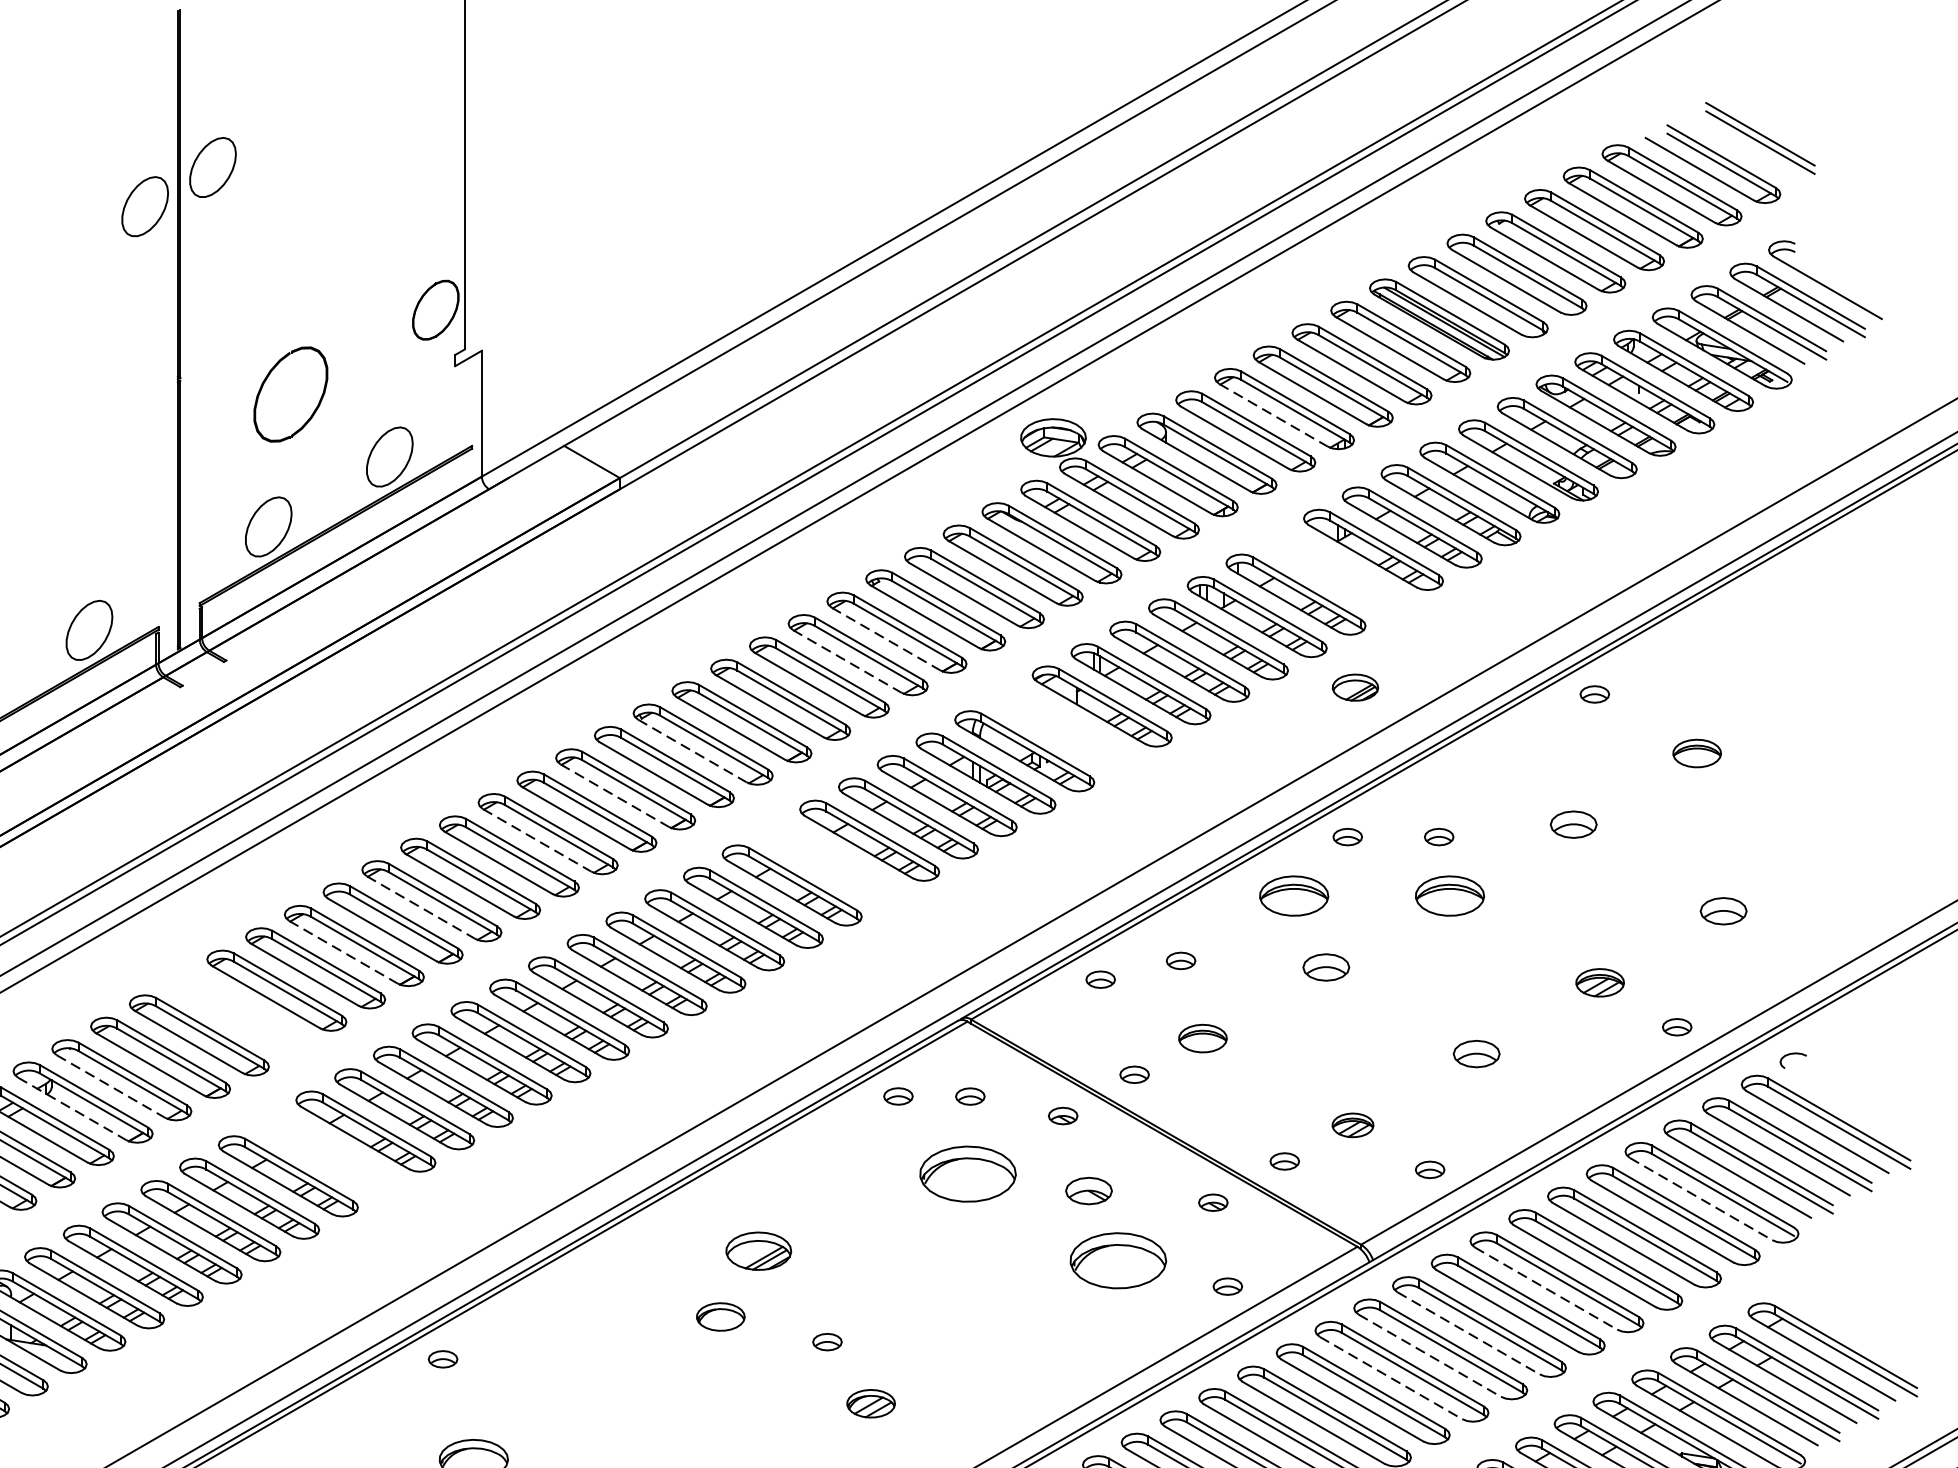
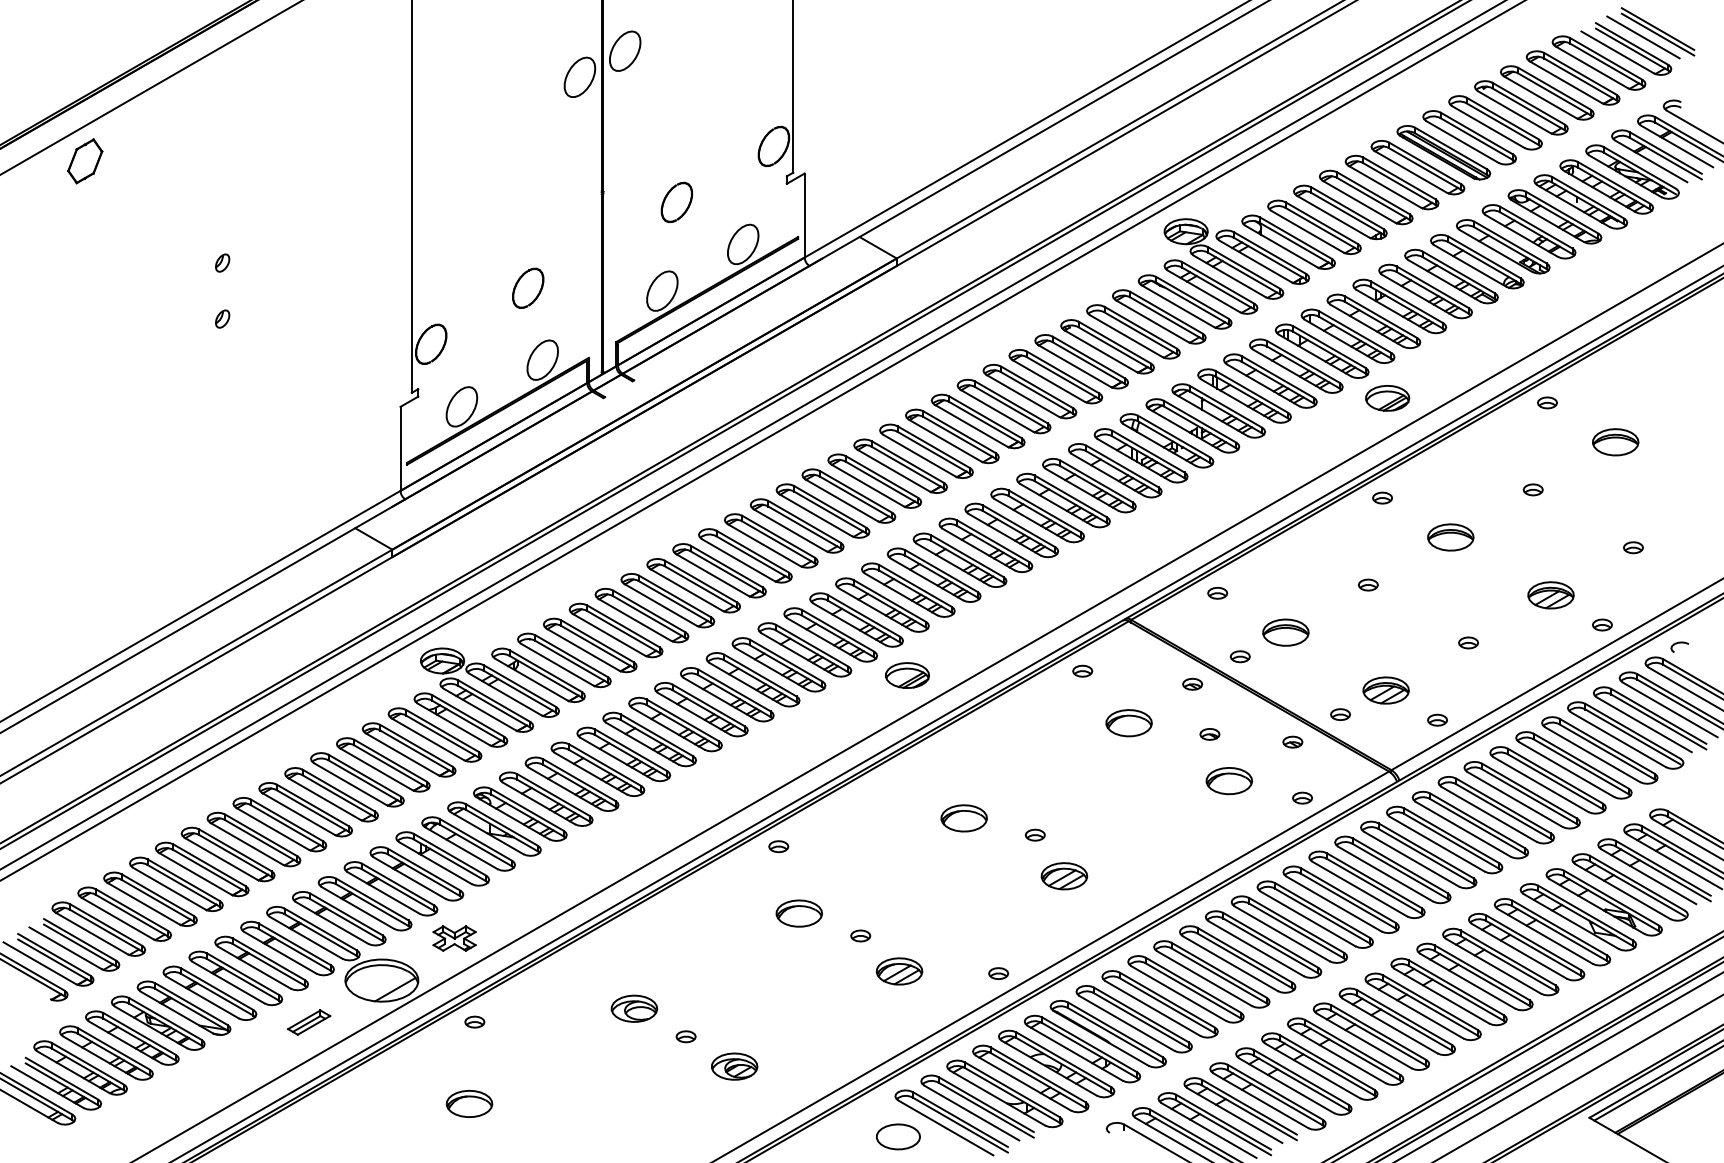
line: (1738, 146) -> (1643, 37), added
part: (289, 392) -> (676, 201), size x0.62
line: (1274, 415) -> (1333, 216), dashed -> solid
part: (68, 521) -> (528, 287), added
part: (1334, 572) -> (1373, 321), added
line: (886, 638) -> (1074, 365), dashed -> solid
line: (847, 660) -> (1048, 380), dashed -> solid
part: (1355, 687) -> (1387, 398), size x1.43
part: (1062, 728) -> (1192, 425), added
line: (692, 750) -> (945, 440), dashed -> solid
part: (1696, 753) -> (1615, 442), size x1.43
line: (614, 795) -> (893, 470), dashed -> solid
part: (1572, 824) -> (1532, 489), size x0.62
part: (1439, 836) -> (1443, 497), removed
line: (537, 840) -> (841, 500), dashed -> solid
part: (830, 863) -> (1037, 515), added
part: (1293, 896) -> (1346, 537), removed
line: (421, 908) -> (764, 545), dashed -> solid
part: (1723, 911) -> (1633, 547), size x0.62
line: (343, 953) -> (712, 575), dashed -> solid
part: (1179, 960) -> (1270, 580), removed
part: (1326, 966) -> (1368, 584), size x0.62
part: (1599, 982) -> (1550, 595), size x1.43
part: (237, 1012) -> (641, 615), added
part: (1202, 1038) -> (1285, 632), size x1.43
part: (1476, 1053) -> (1468, 642), size x0.62
line: (111, 1086) -> (557, 664), dashed -> solid
part: (970, 1095) -> (1130, 670), removed
line: (72, 1108) -> (531, 679), dashed -> solid
part: (1352, 1125) -> (1385, 690), size x1.67
part: (327, 1153) -> (701, 709), added
part: (967, 1174) -> (1128, 723), size x0.71
part: (1088, 1191) -> (1209, 734), size x0.62
line: (1701, 1198) -> (1618, 739), dashed -> solid
part: (758, 1251) -> (907, 675), moved
part: (1116, 1261) -> (1228, 781), size x0.71
line: (1545, 1288) -> (1514, 799), dashed -> solid
part: (719, 1317) -> (963, 818), size x1.43
line: (1469, 1333) -> (1463, 829), dashed -> solid
line: (1430, 1356) -> (1437, 844), dashed -> solid
line: (1391, 1378) -> (1411, 859), dashed -> solid
part: (871, 1404) -> (1064, 876), size x1.43

